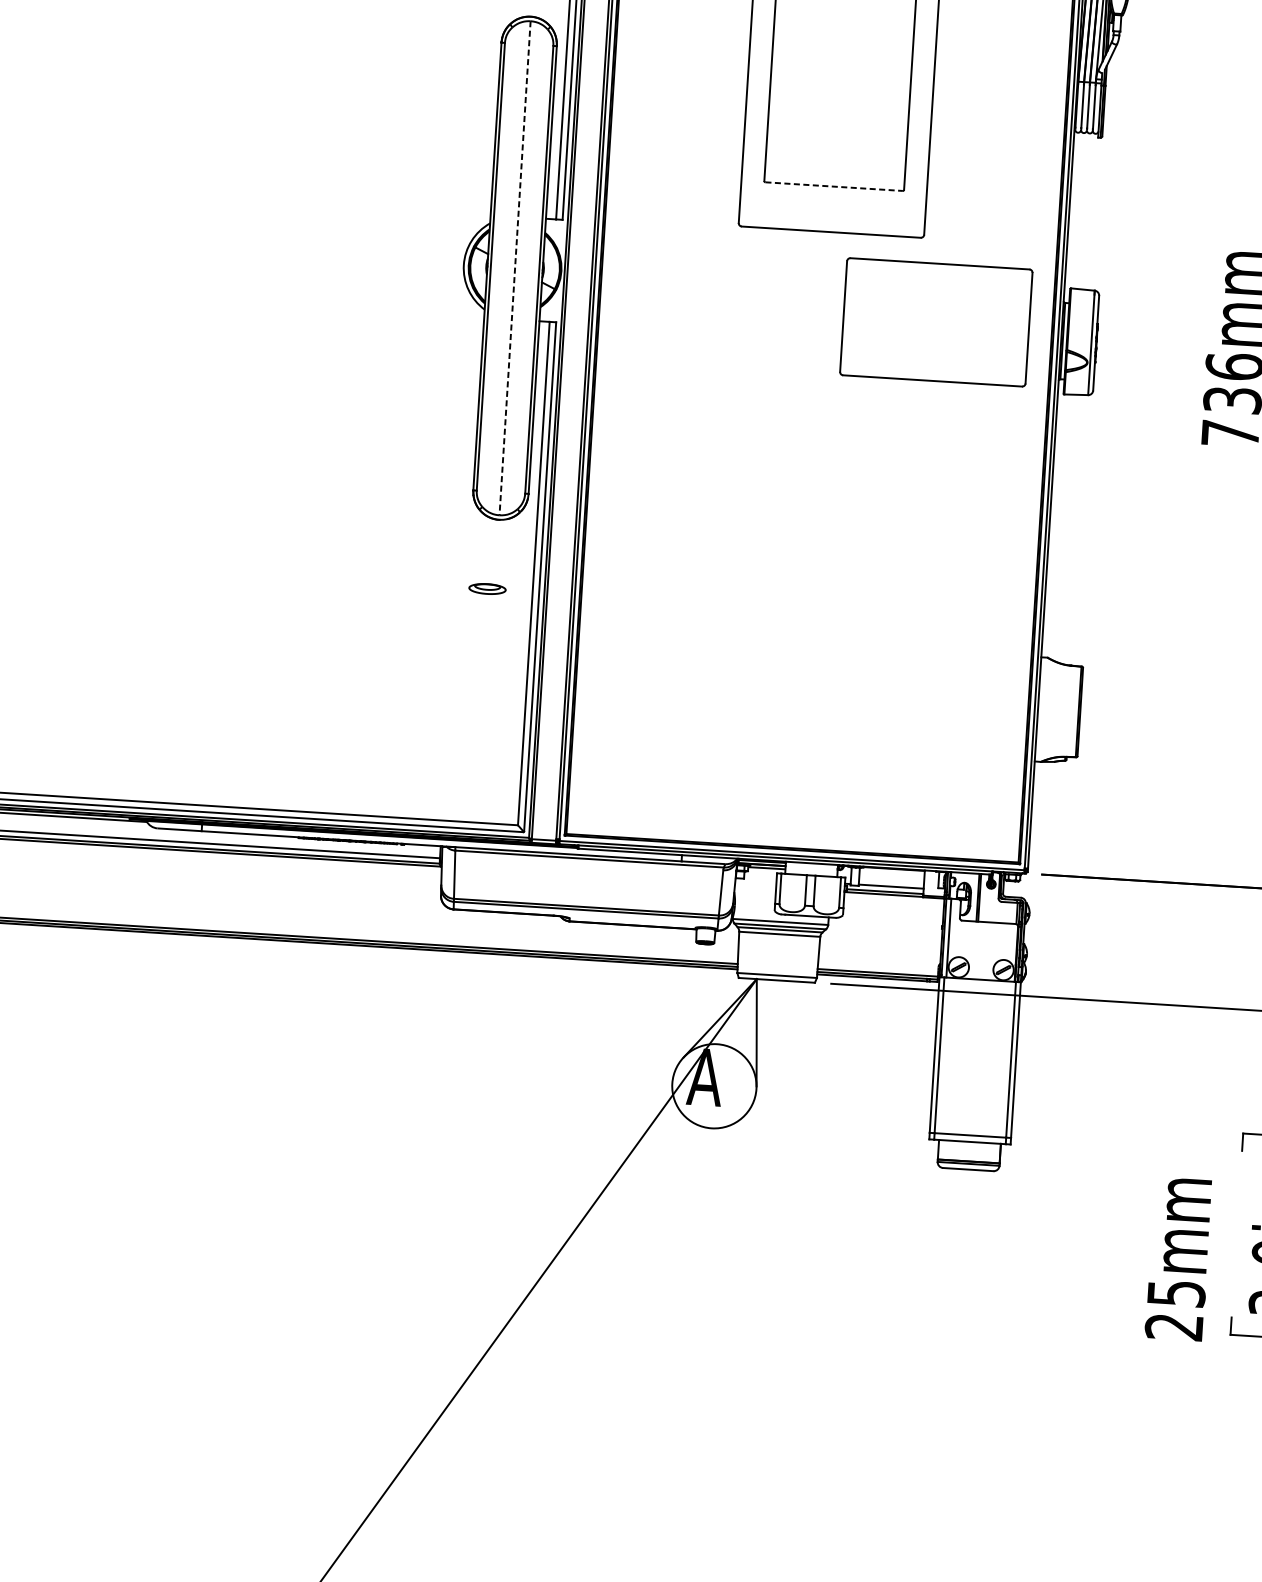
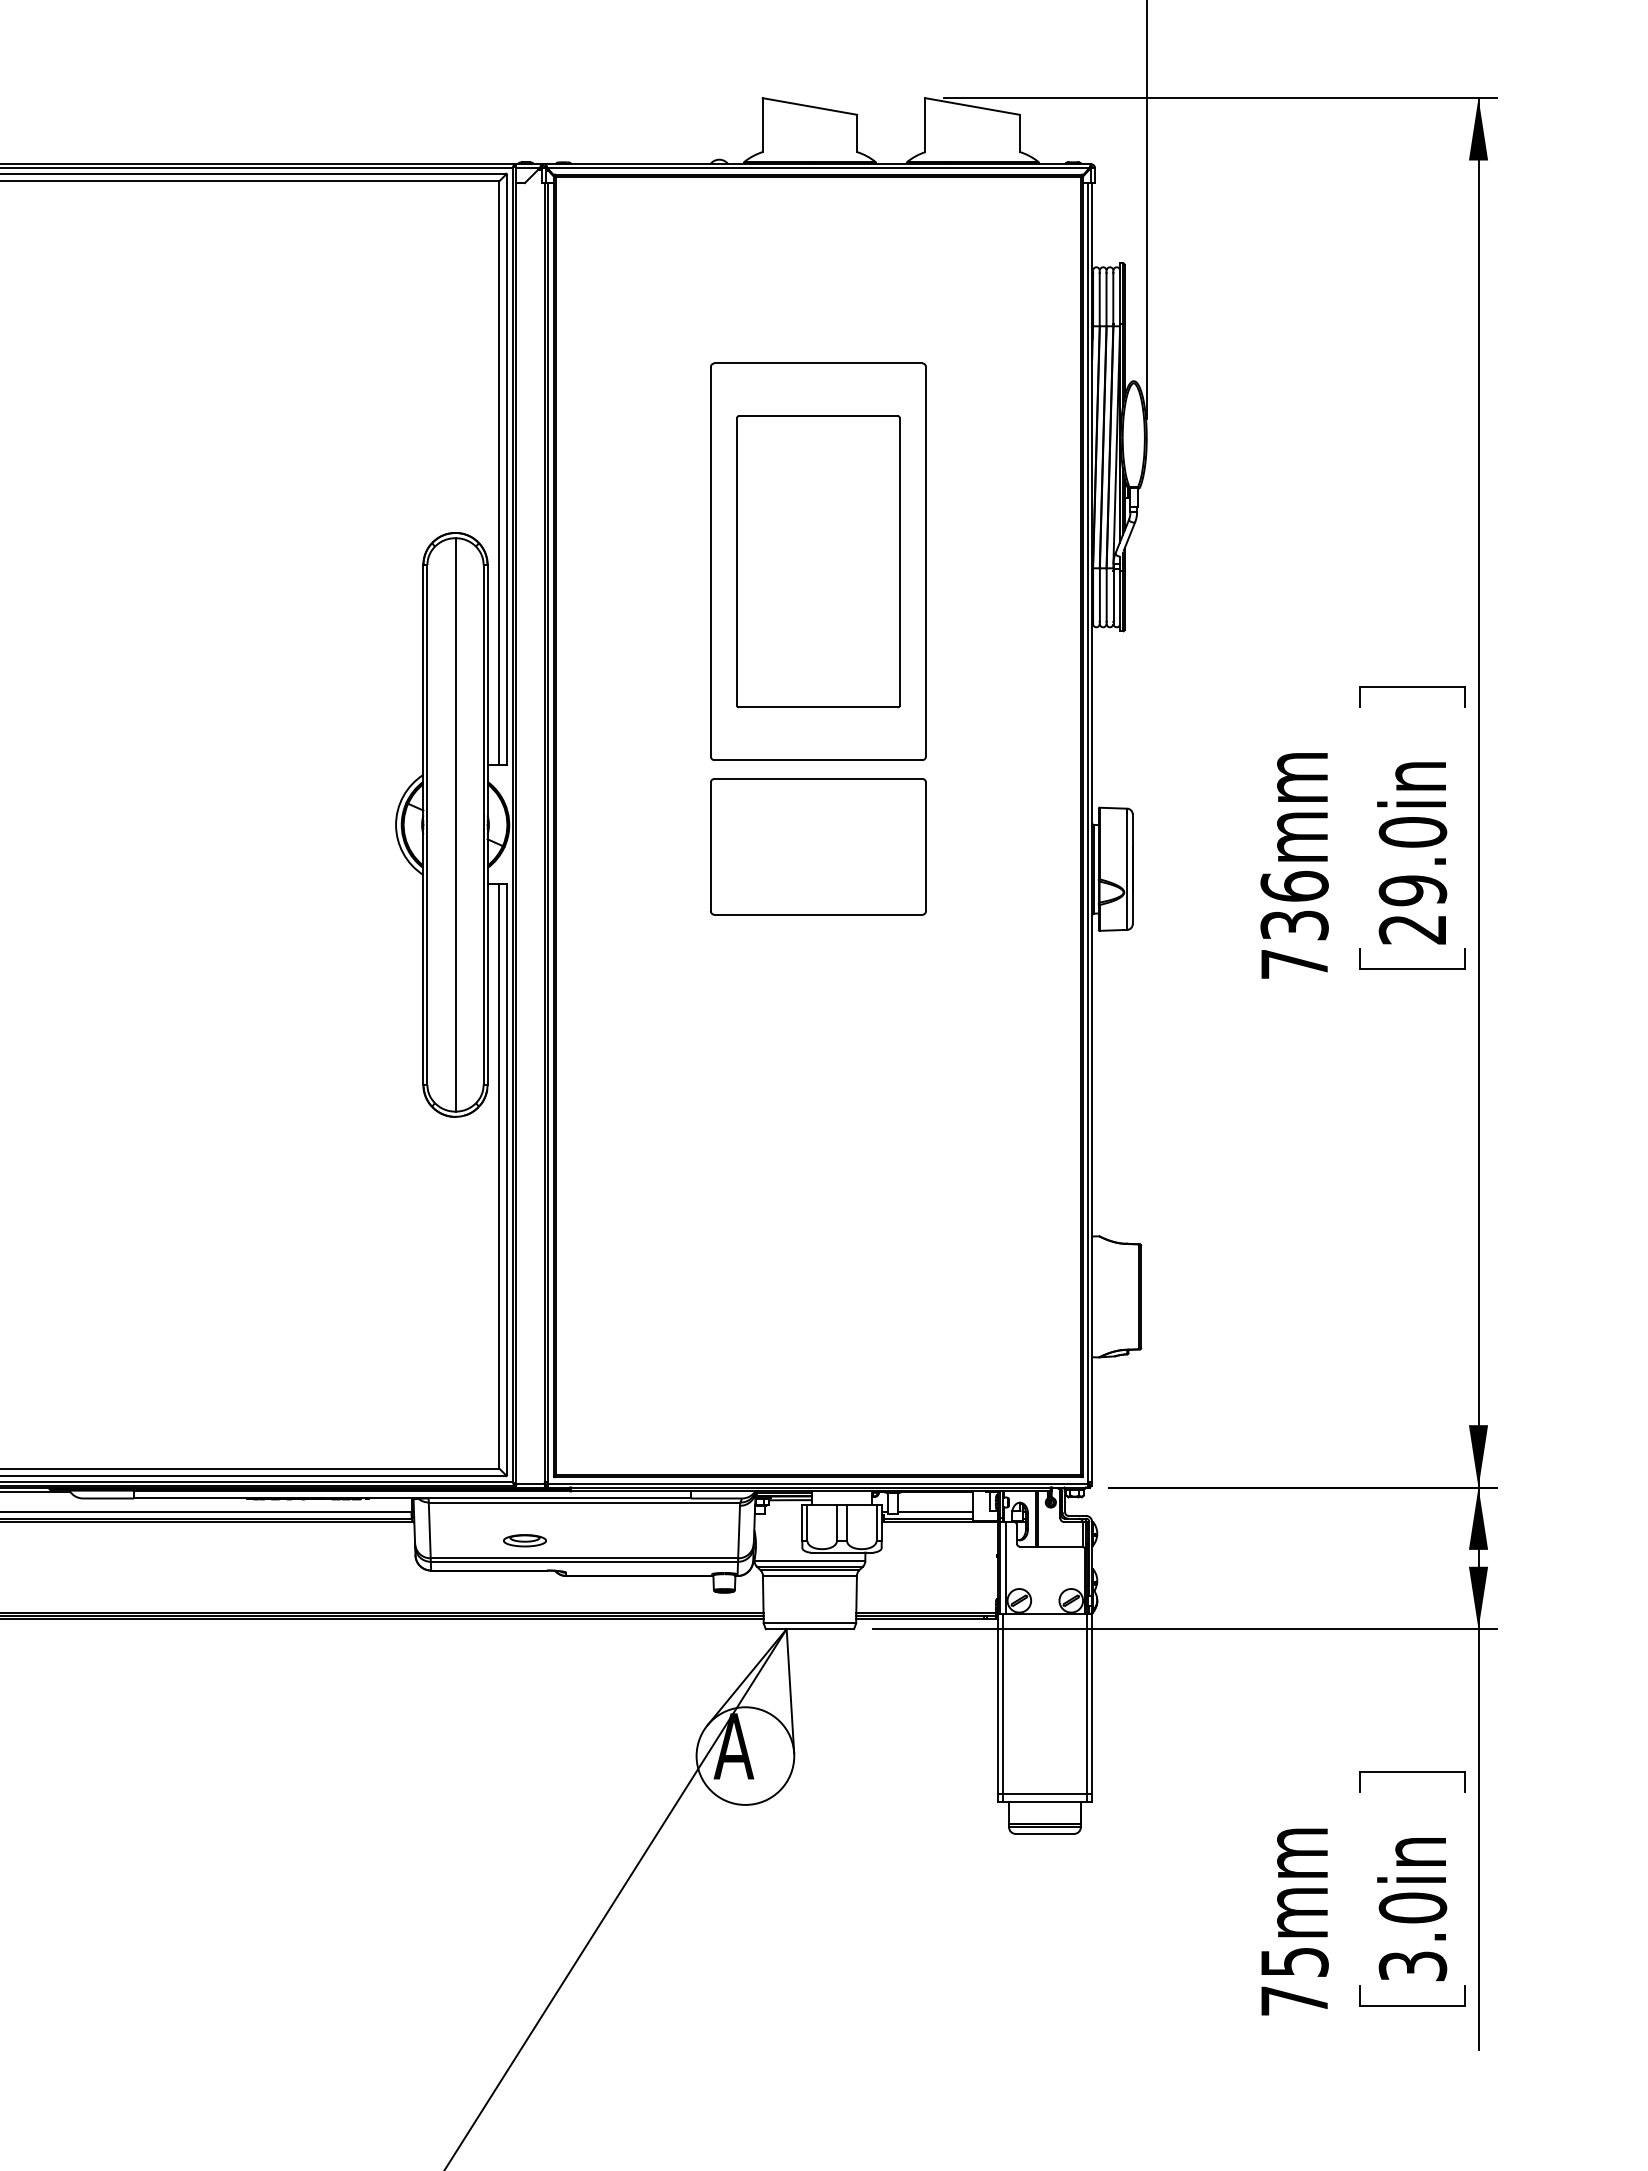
line: (834, 186) -> (818, 707), dashed -> solid
line: (515, 267) -> (455, 824), dashed -> solid
part: (936, 322) -> (818, 846), moved
part: (487, 588) -> (524, 1540), moved
text: (1173, 1326) -> (1293, 2000), 25mm -> 75mm

